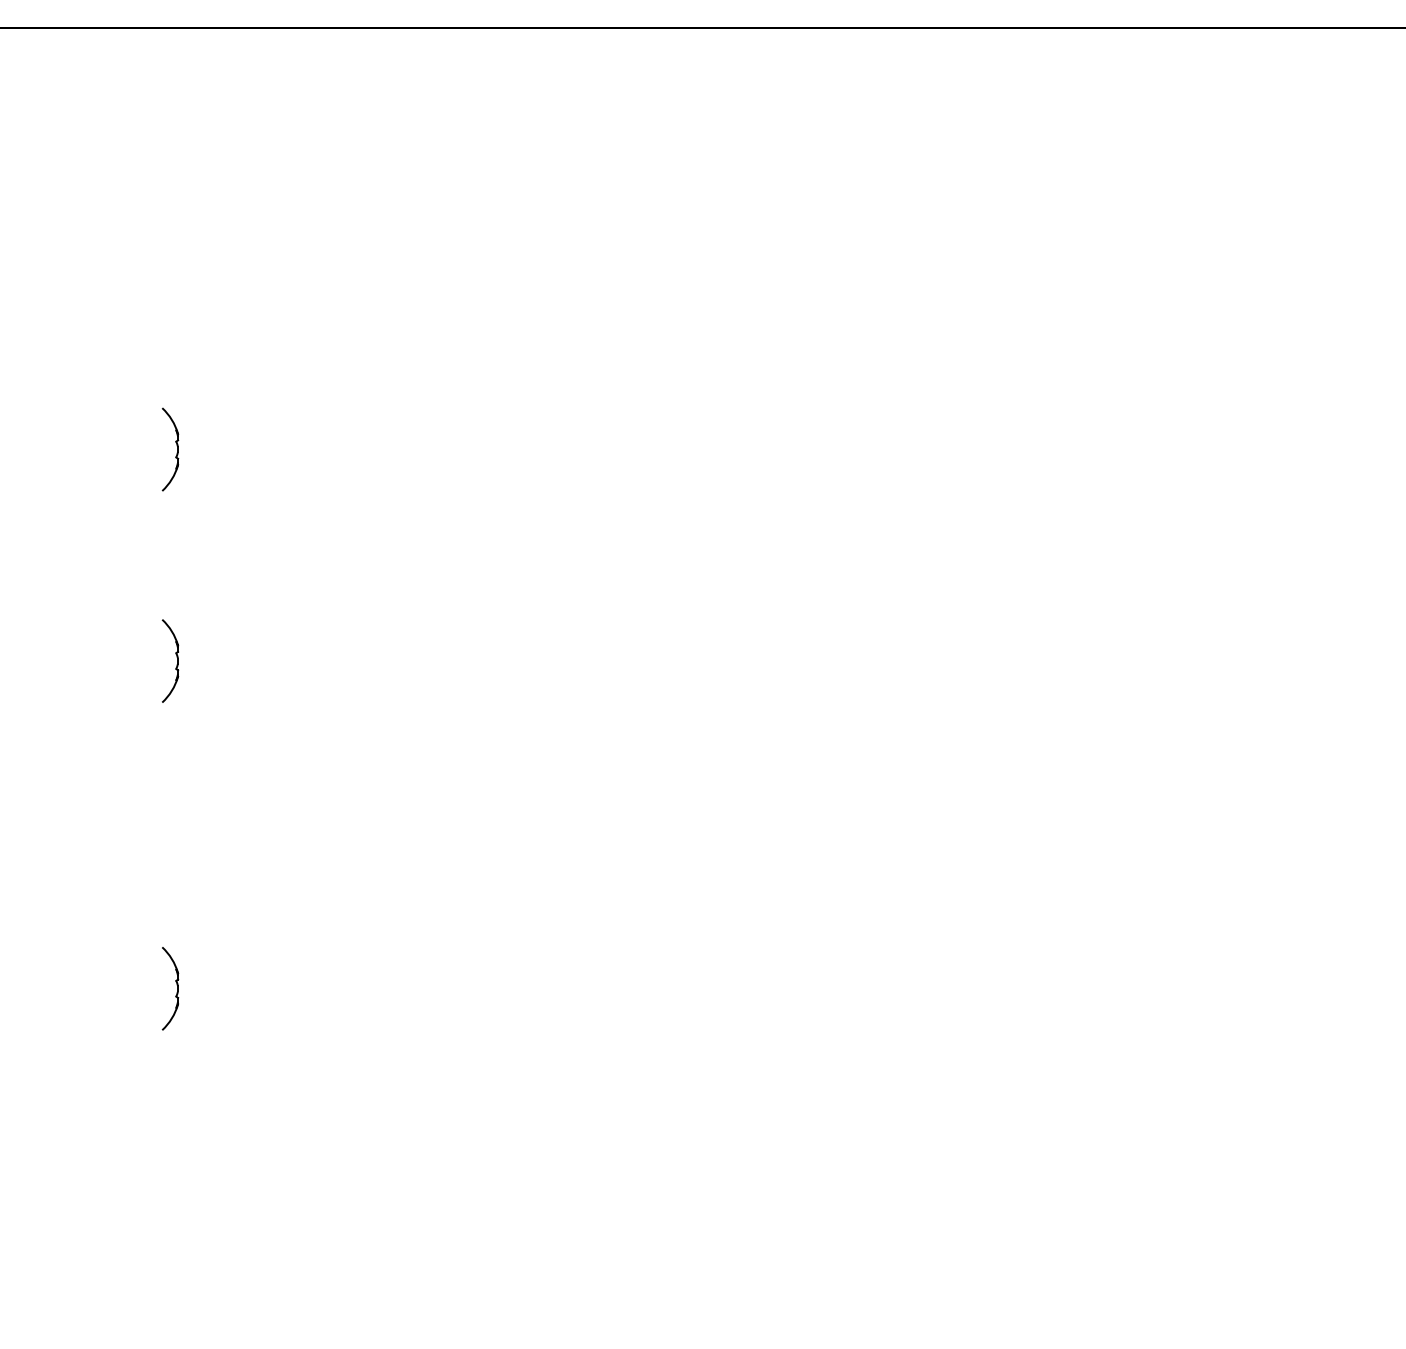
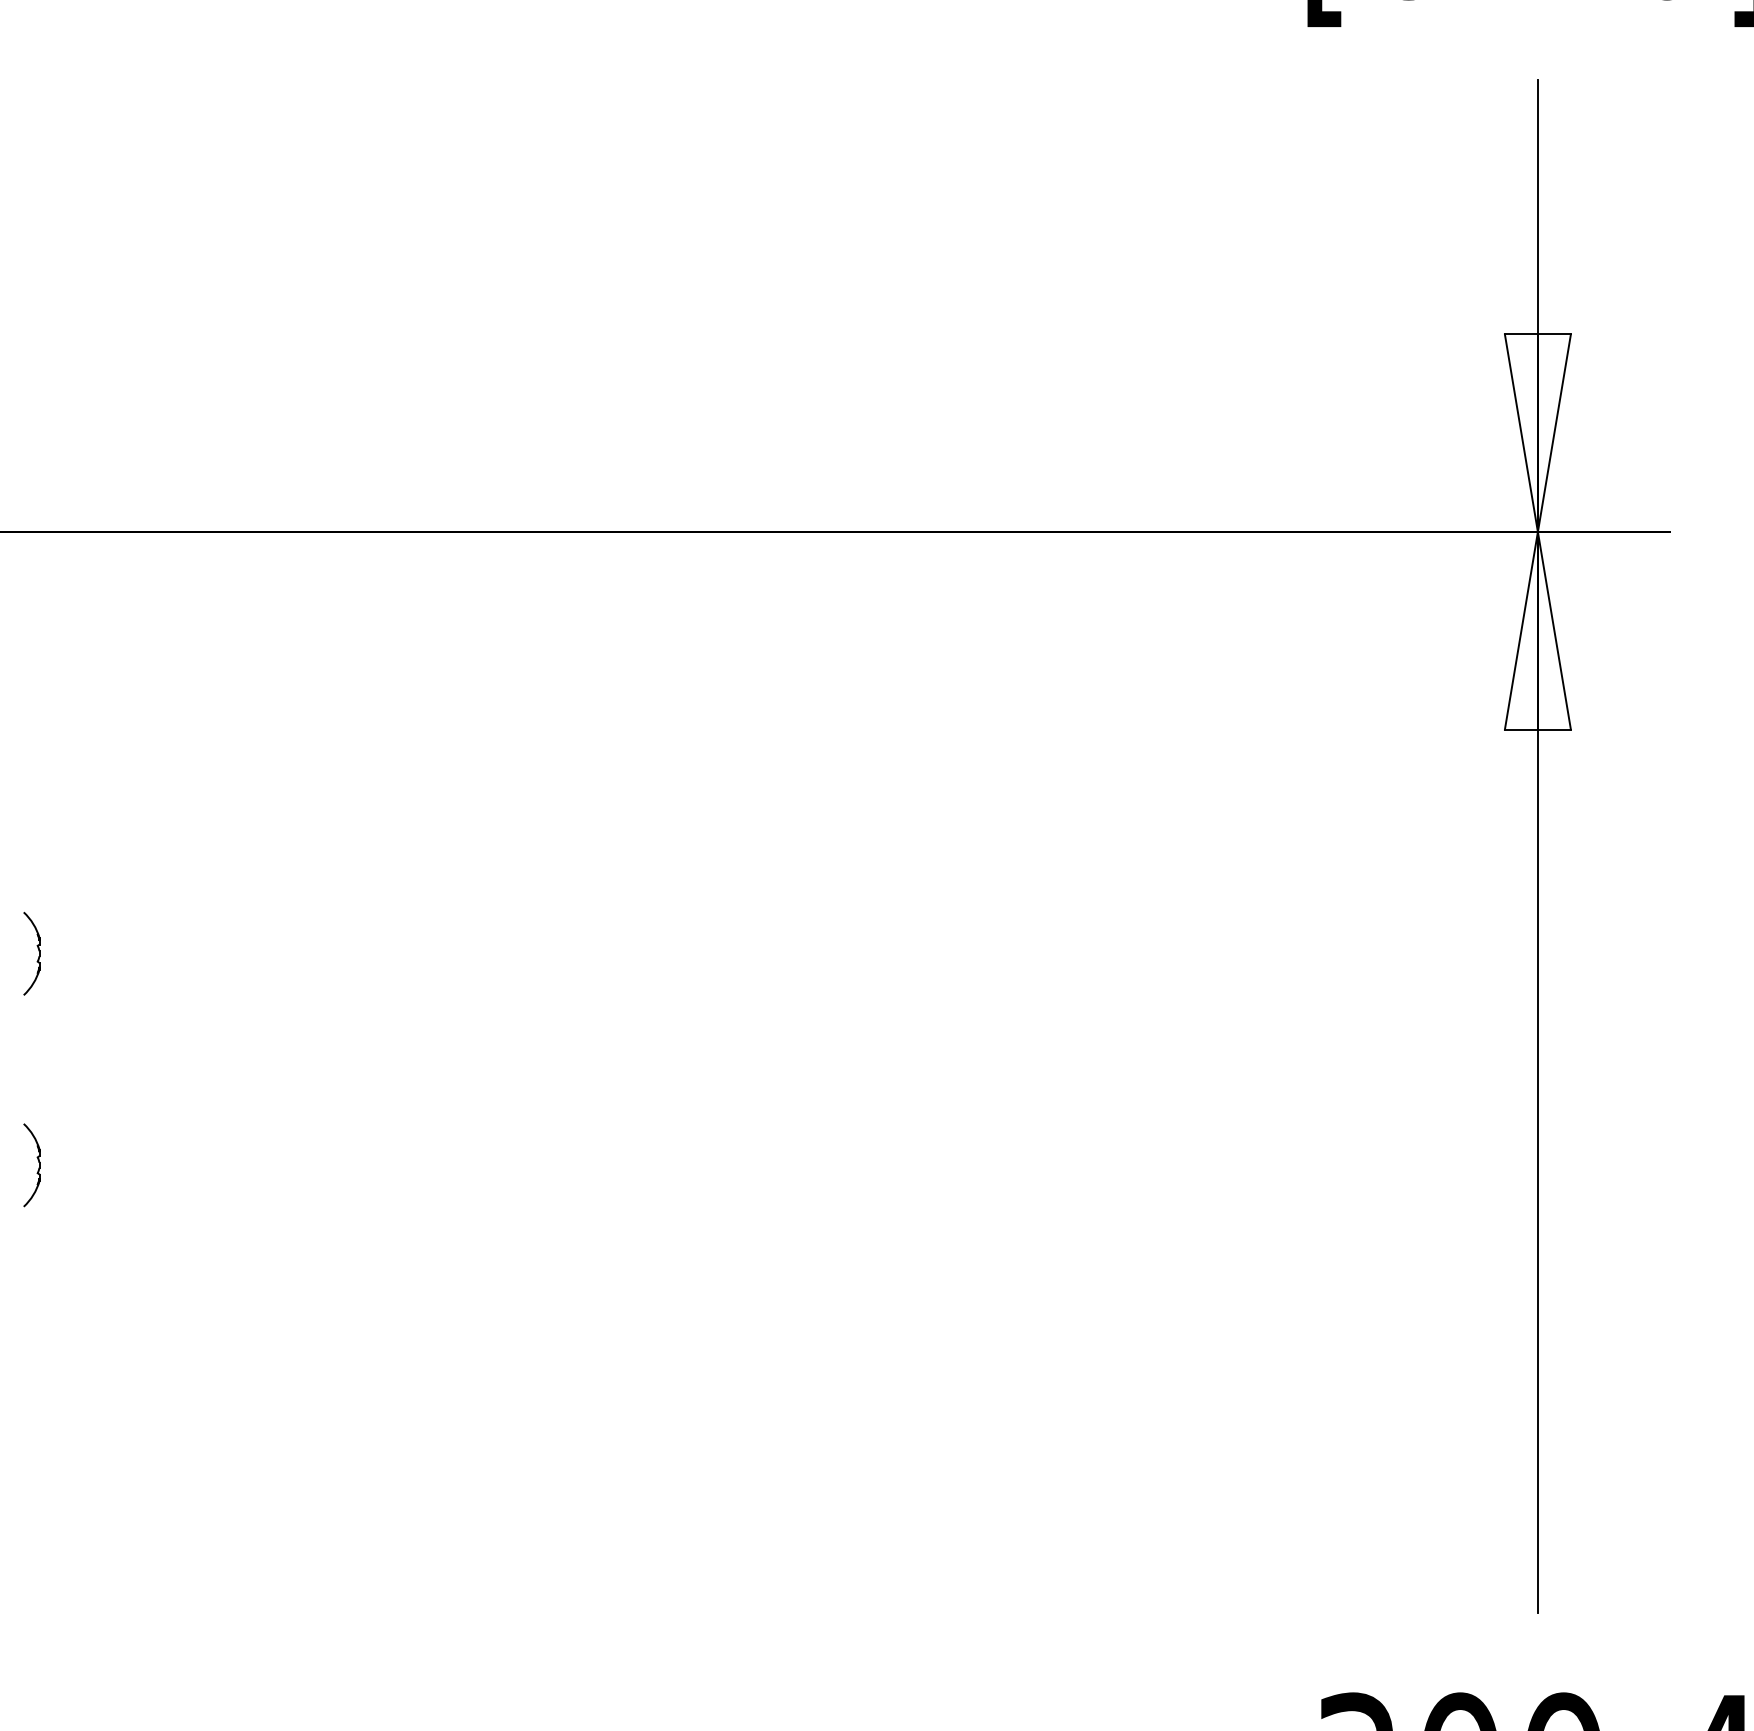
part: (177, 986) -> (38, 1490), removed

